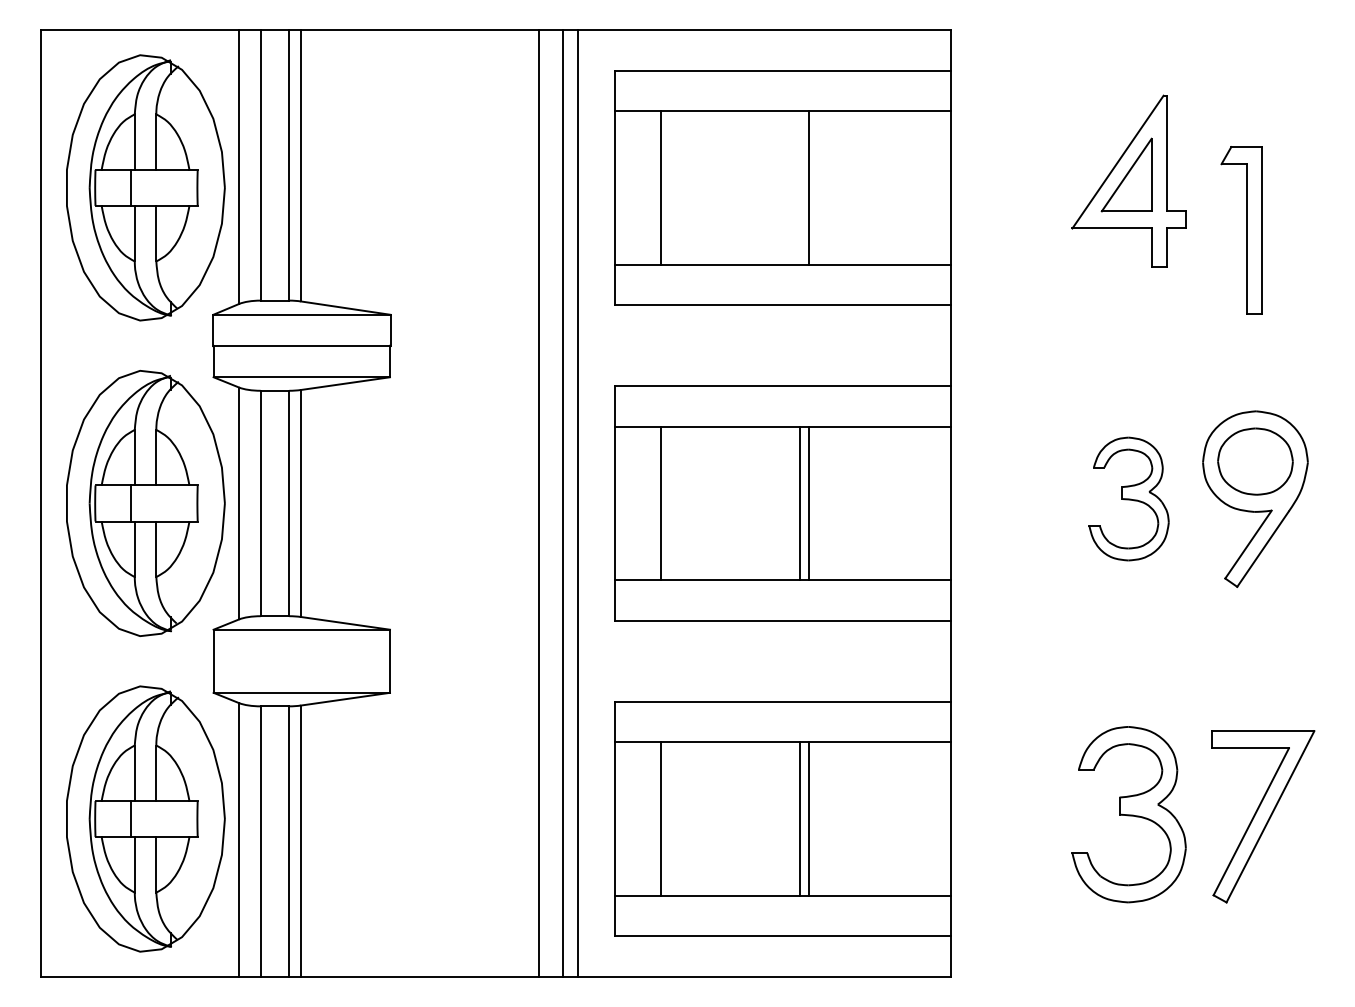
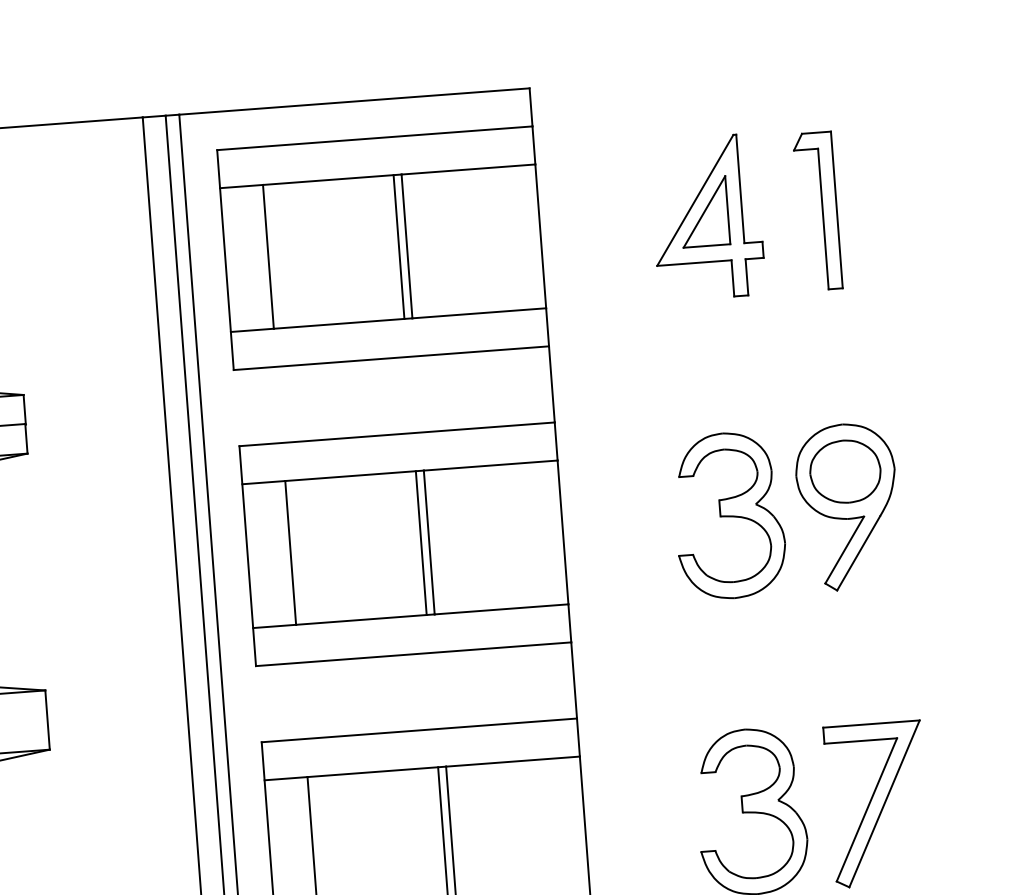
line: (800, 187) -> (399, 246), added
part: (1241, 230) -> (817, 211), moved
part: (1128, 498) -> (728, 515), size x1.43

